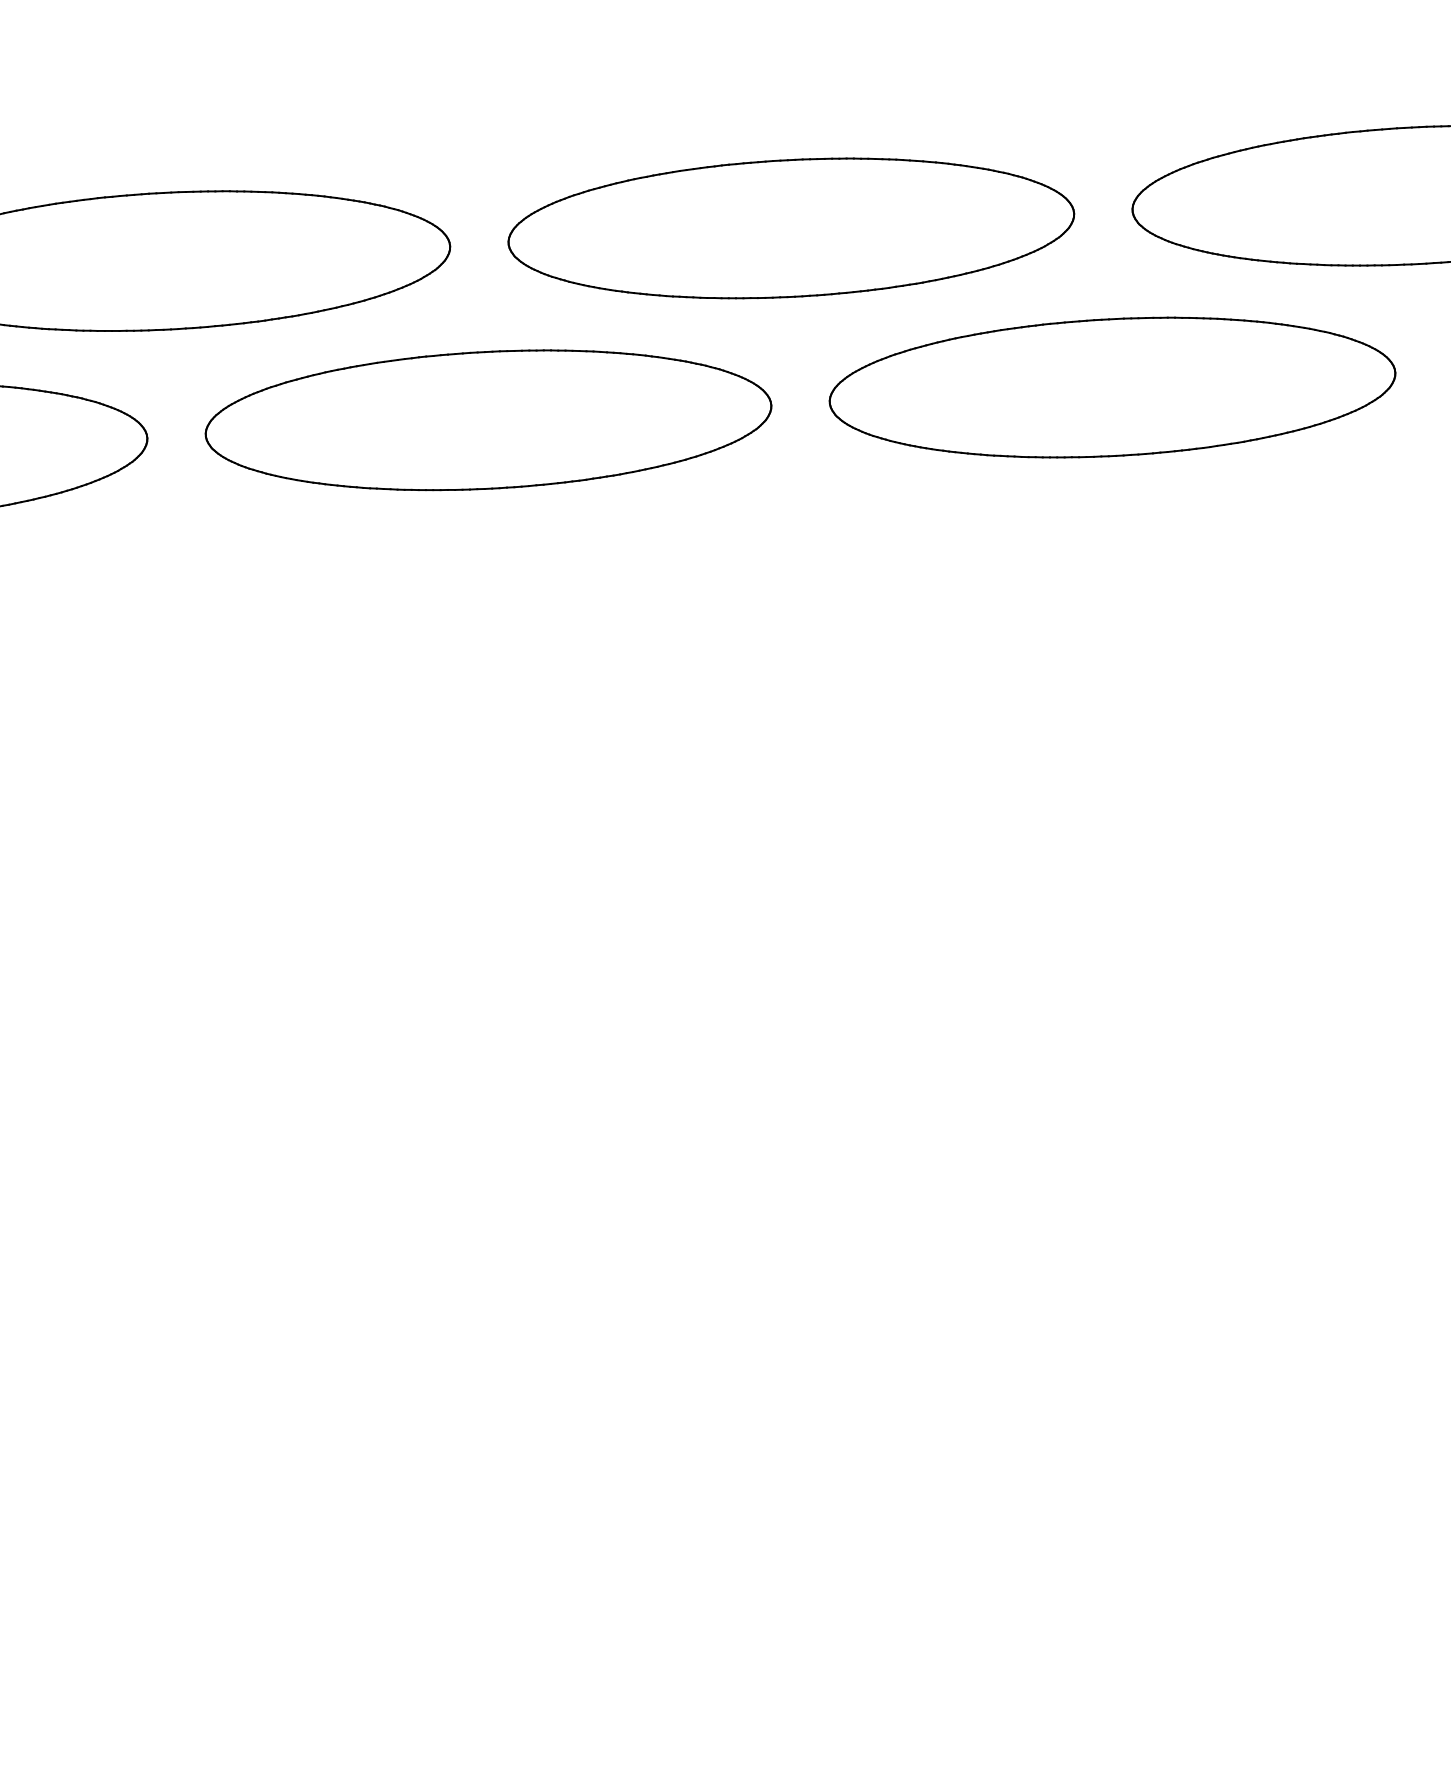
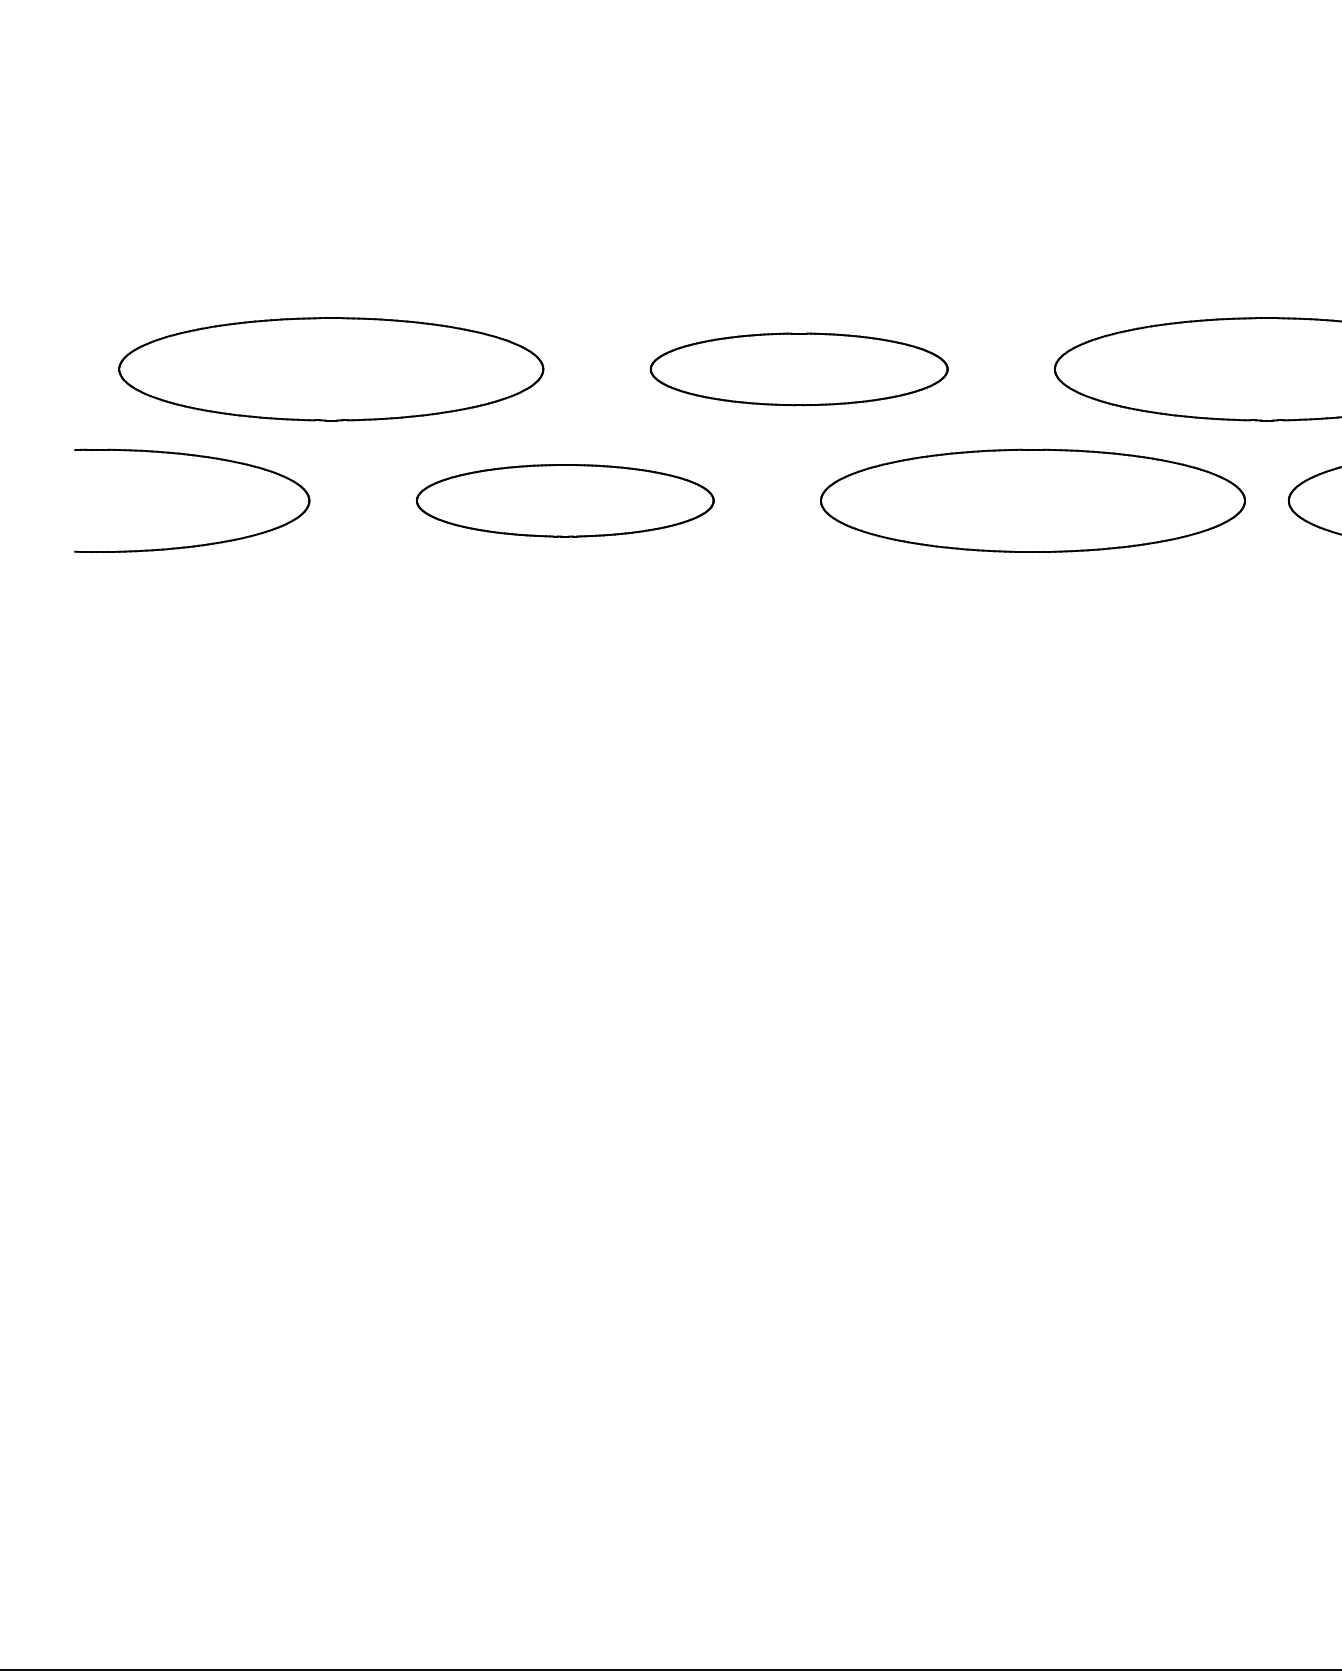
part: (791, 228) -> (799, 369), size x0.7
part: (488, 419) -> (565, 500), size x0.7

